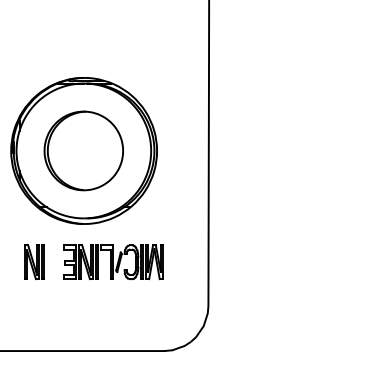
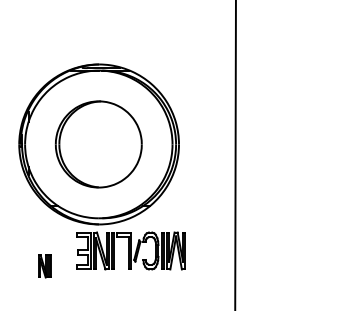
part: (34, 262) -> (44, 266), size x0.6
part: (113, 262) -> (131, 251), moved

